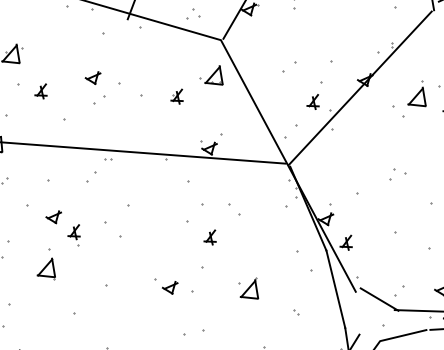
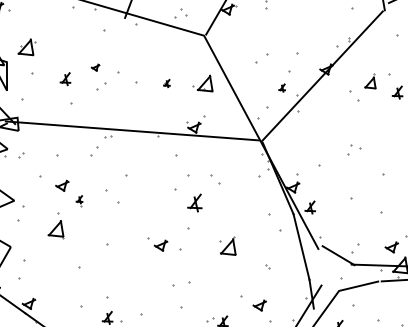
part: (210, 75) -> (202, 83), moved
part: (92, 77) -> (95, 67), size x0.6
part: (41, 91) -> (65, 79), moved
part: (417, 93) -> (370, 80), size x0.7
part: (176, 96) -> (166, 83), size x0.6
part: (312, 101) -> (281, 87), size x0.6
part: (74, 235) -> (79, 201), size x0.6
part: (209, 236) -> (194, 202), size x1.4

